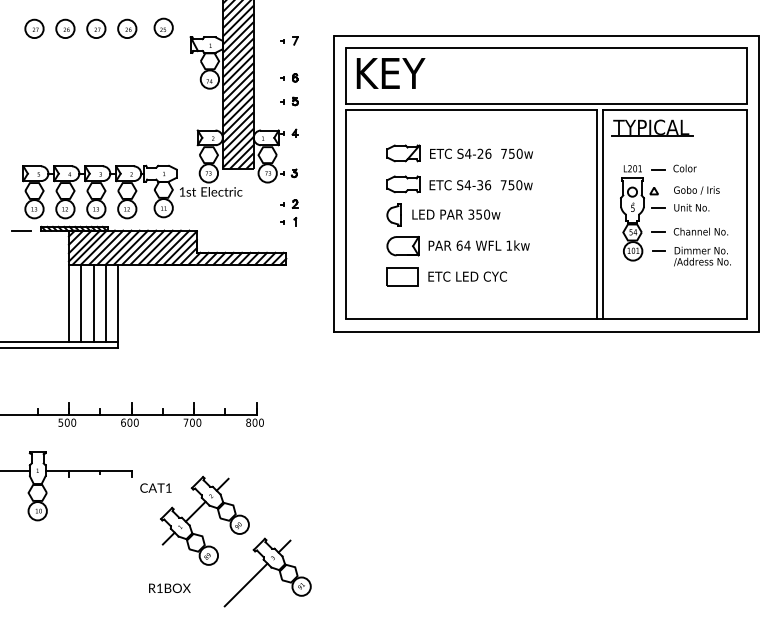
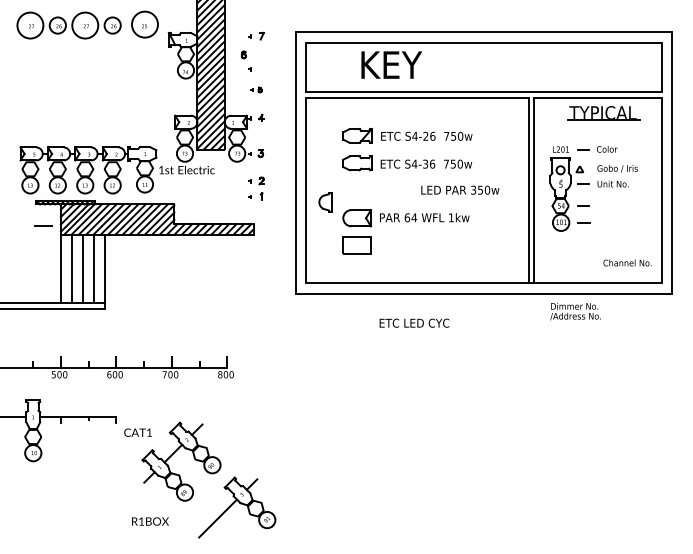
circle: (163, 27) -> (144, 24), size x1.6
circle: (34, 28) -> (30, 25), size x1.6
circle: (96, 28) -> (85, 25), size x1.6
text: (390, 73) -> (391, 65), moved
part: (295, 77) -> (244, 54), moved
part: (289, 101) -> (256, 89), size x0.7
part: (652, 127) -> (604, 112), moved
part: (393, 214) -> (324, 201), moved
text: (456, 214) -> (460, 190), moved
line: (21, 230) -> (43, 225), moved
text: (700, 231) -> (627, 262), moved
text: (702, 256) -> (575, 311), moved
text: (467, 276) -> (414, 323), moved

